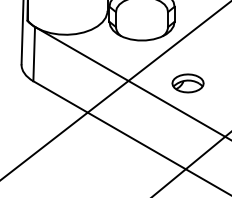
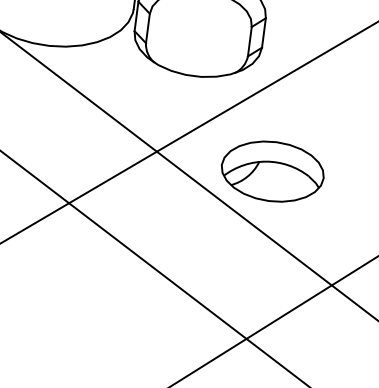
part: (187, 83) -> (271, 171), size x1.67

